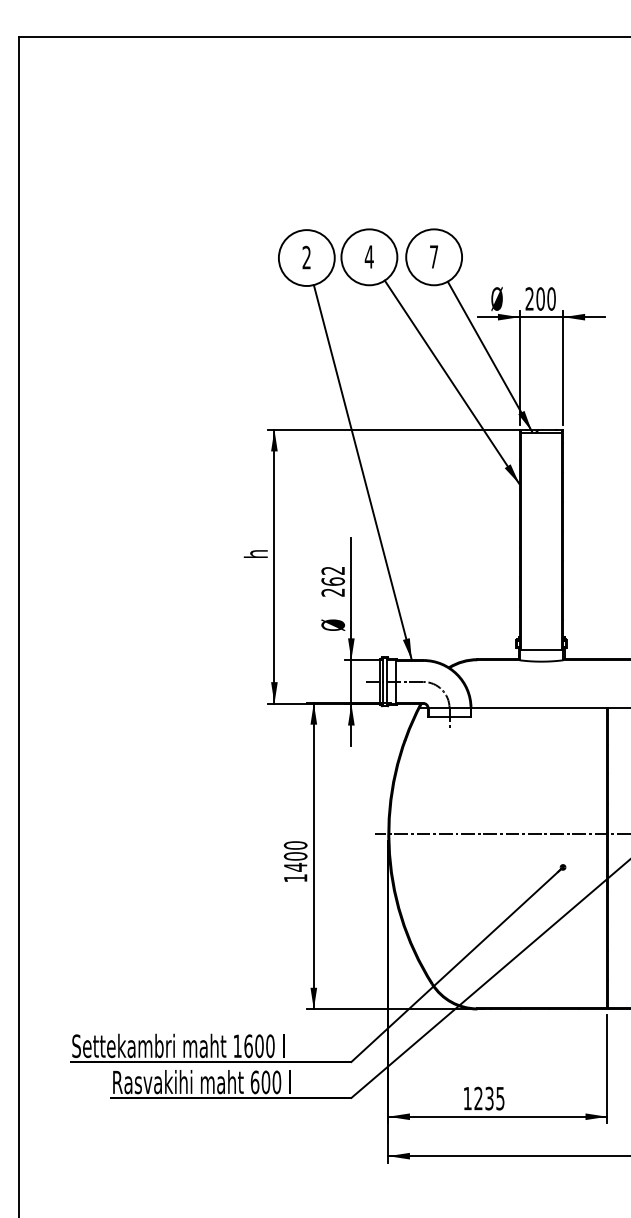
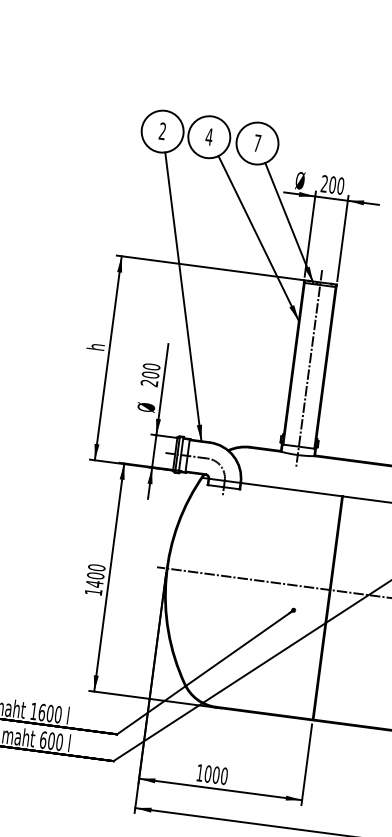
line: (541, 545) -> (309, 368), added
text: (333, 575) -> (151, 370), 262 -> 200
text: (489, 1098) -> (216, 775), 1235 -> 1000

